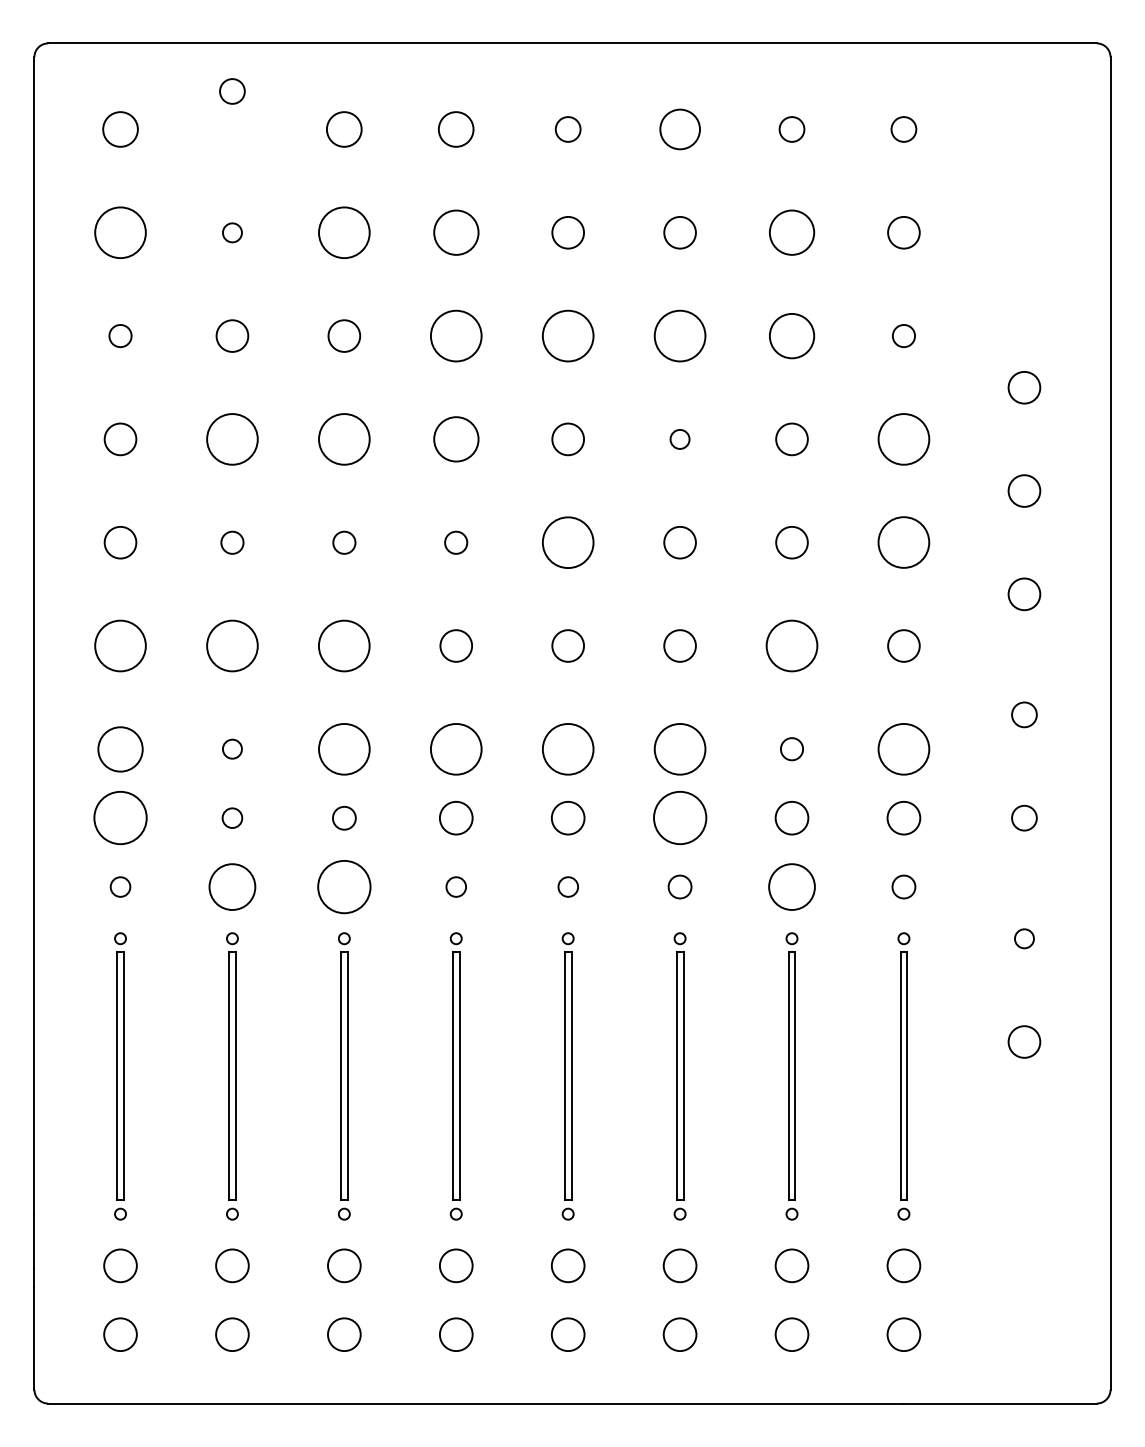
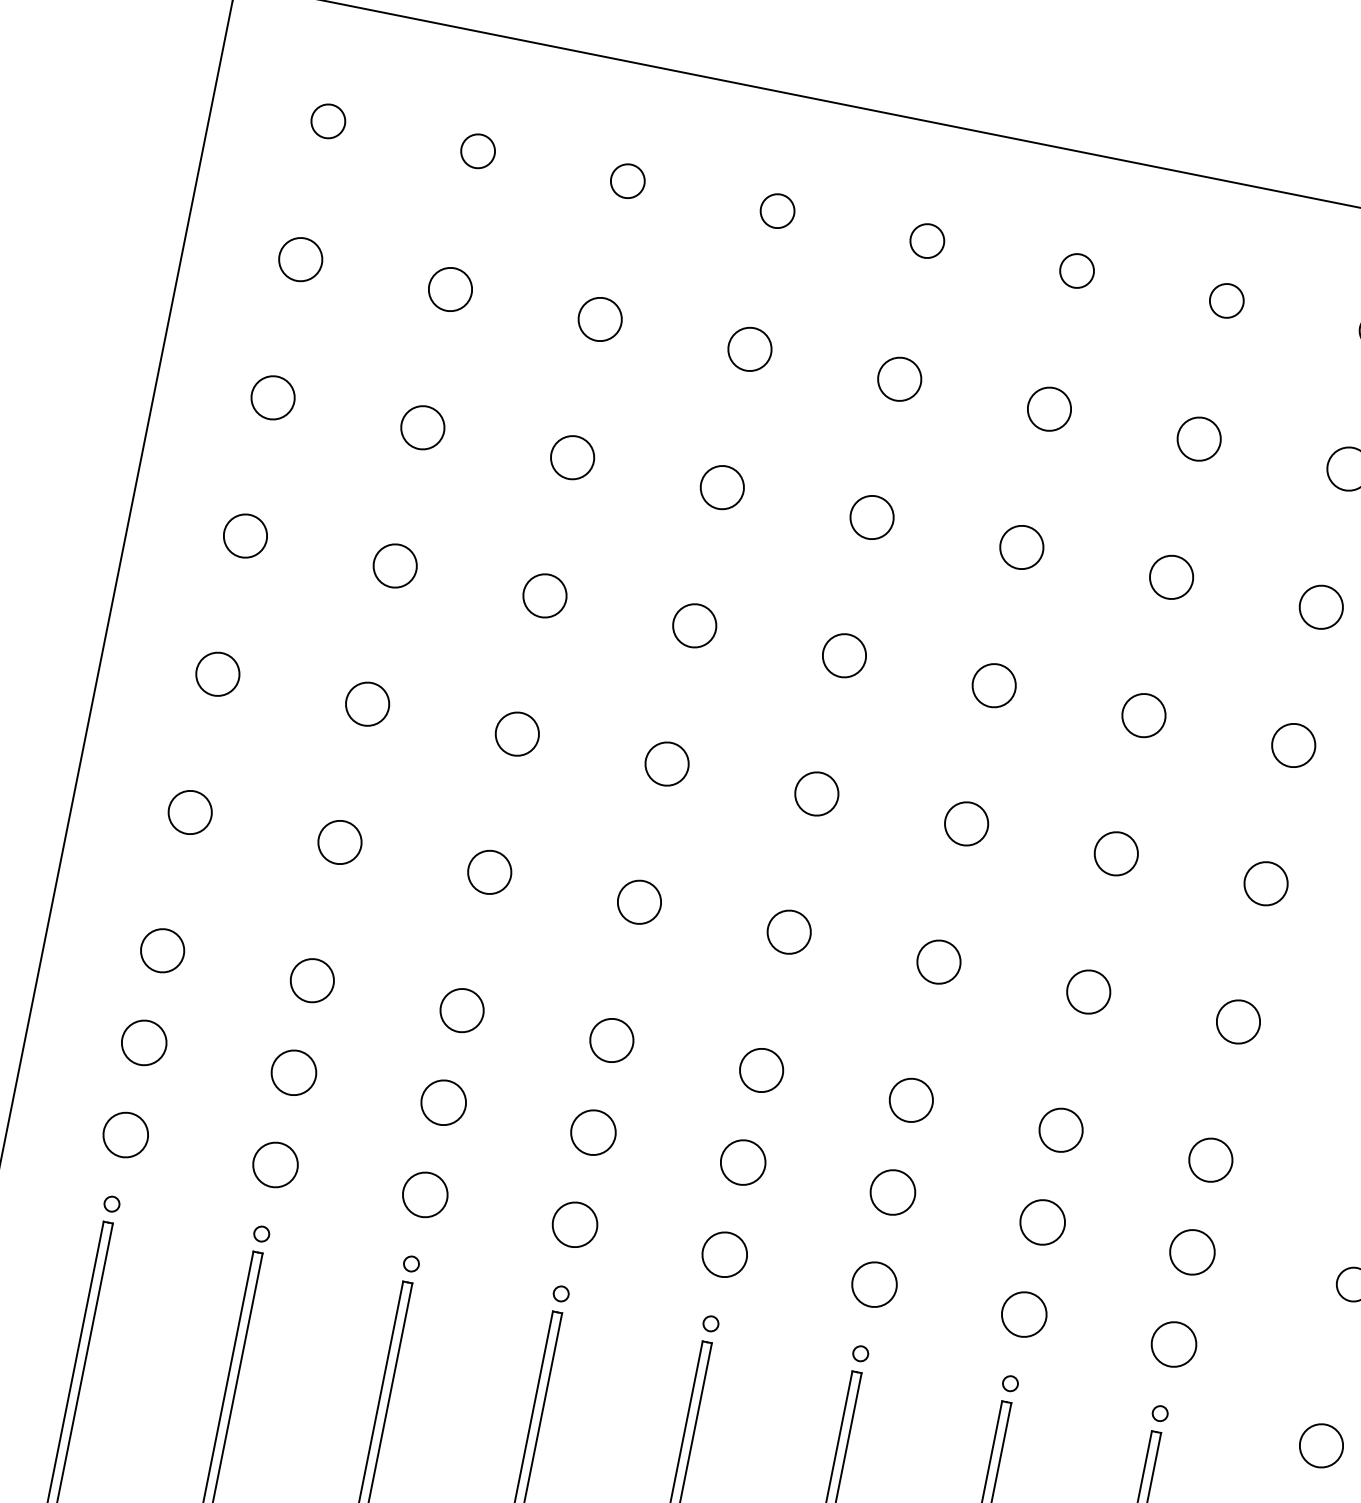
circle: (232, 91) -> (478, 151), moved
circle: (120, 129) -> (328, 121), size x0.71
circle: (344, 129) -> (628, 181), size x0.71
circle: (456, 129) -> (777, 211), size x0.71
circle: (679, 129) -> (1076, 270), size x0.62
circle: (120, 232) -> (300, 259), size x0.62
circle: (232, 232) -> (450, 289), size x1.67
circle: (344, 232) -> (600, 319), size x0.62
circle: (455, 232) -> (749, 348), size x0.71
circle: (791, 232) -> (1198, 438), size x0.71
circle: (120, 335) -> (273, 397), size x1.43
circle: (456, 335) -> (722, 486), size x0.62
circle: (568, 335) -> (872, 516), size x0.62
circle: (679, 335) -> (1021, 546), size x0.62
circle: (791, 335) -> (1171, 576), size x0.71
circle: (903, 335) -> (1320, 606), size x1.43
circle: (232, 439) -> (395, 566), size x0.62
circle: (344, 439) -> (545, 596), size x0.62
circle: (455, 439) -> (693, 625), size x0.71
circle: (679, 439) -> (993, 685), size x1.67
circle: (903, 439) -> (1293, 745), size x0.62
circle: (232, 542) -> (367, 703), size x1.43
circle: (344, 542) -> (517, 733), size x1.43
circle: (455, 542) -> (666, 763), size x1.43
circle: (568, 542) -> (817, 793), size x0.62
circle: (903, 542) -> (1265, 883), size x0.62
circle: (120, 645) -> (190, 811), size x0.62
circle: (232, 645) -> (340, 841), size x0.62
circle: (344, 645) -> (490, 871), size x0.62
circle: (791, 645) -> (1088, 991), size x0.62
circle: (120, 748) -> (162, 949), size x0.71
circle: (232, 748) -> (312, 979), size x1.67
circle: (791, 748) -> (1060, 1129), size x1.43
circle: (344, 749) -> (462, 1010), size x0.62
circle: (456, 749) -> (612, 1040), size x0.62
circle: (568, 749) -> (761, 1070), size x0.62
circle: (679, 749) -> (910, 1100), size x0.62
circle: (903, 749) -> (1210, 1160), size x0.62
circle: (232, 817) -> (294, 1071), size x1.67
circle: (120, 818) -> (144, 1043), size x0.62
circle: (344, 818) -> (443, 1103), size x1.43
circle: (679, 818) -> (892, 1192), size x0.62
circle: (120, 886) -> (125, 1134), size x1.67
circle: (232, 886) -> (275, 1164), size x0.71
circle: (344, 886) -> (425, 1194), size x0.62
circle: (455, 886) -> (574, 1223), size x1.67
circle: (568, 886) -> (725, 1254), size x1.67
circle: (679, 886) -> (873, 1283), size x1.43
circle: (791, 886) -> (1023, 1313), size x0.71
circle: (903, 886) -> (1173, 1343), size x1.43
circle: (1024, 938) -> (1321, 1445), size x1.67

